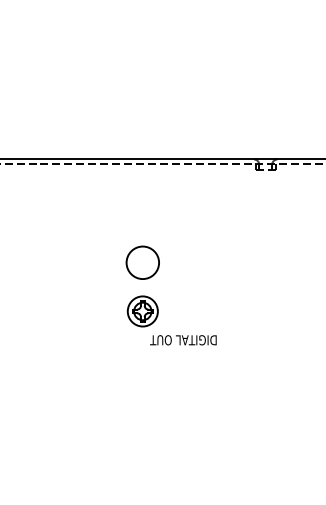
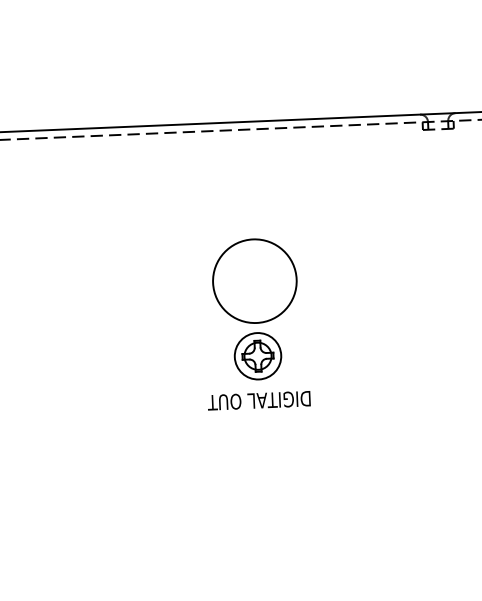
circle: (142, 262) -> (254, 280), size x1.67
text: (183, 340) -> (259, 401), moved

